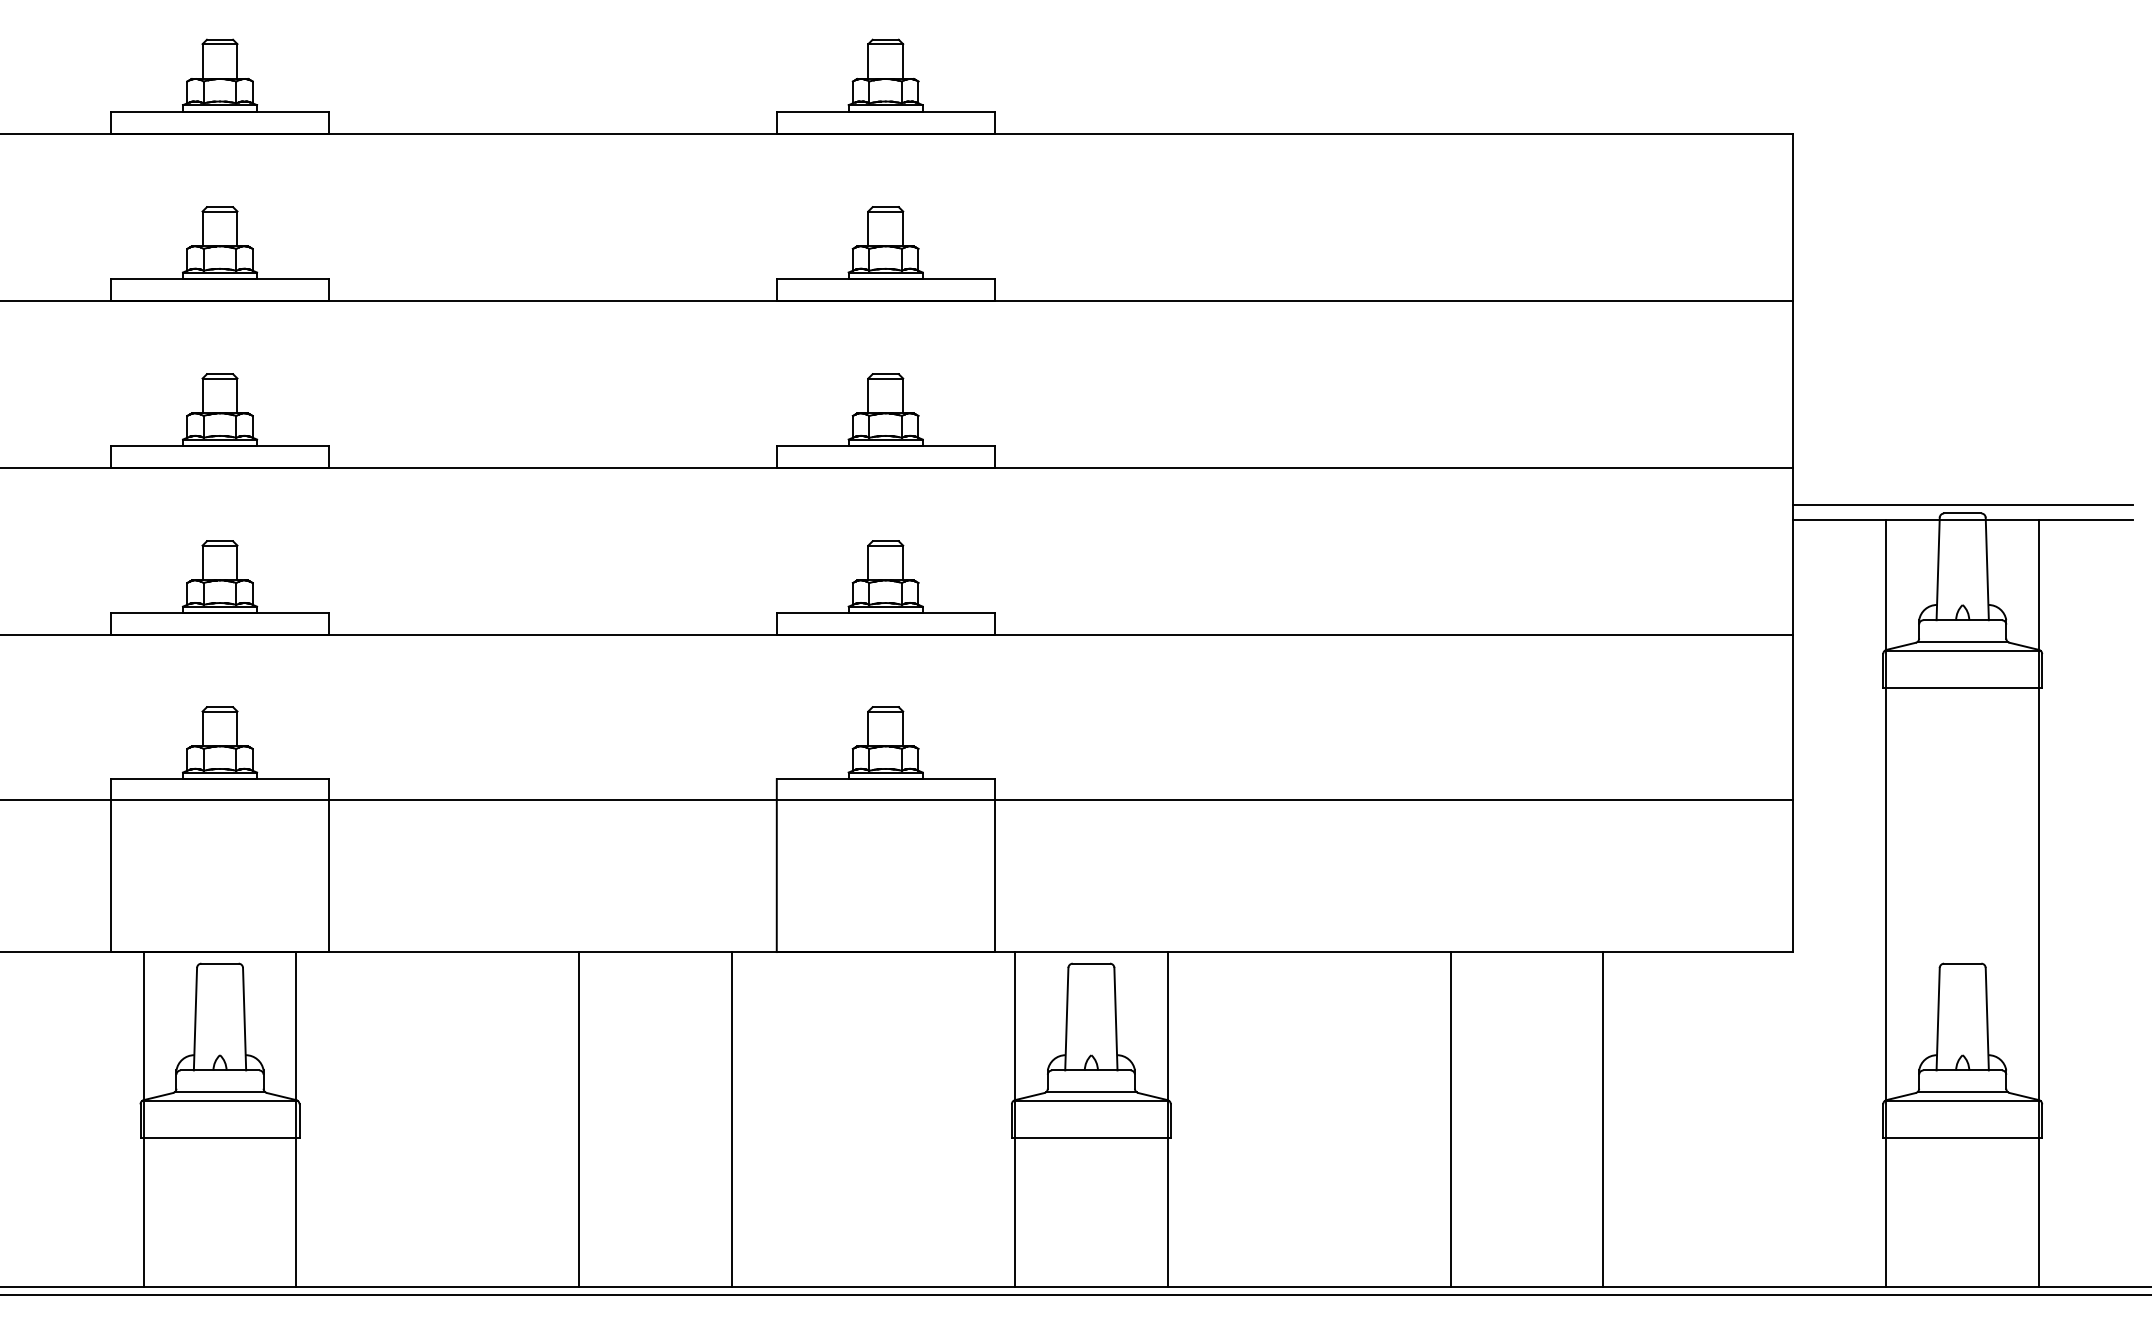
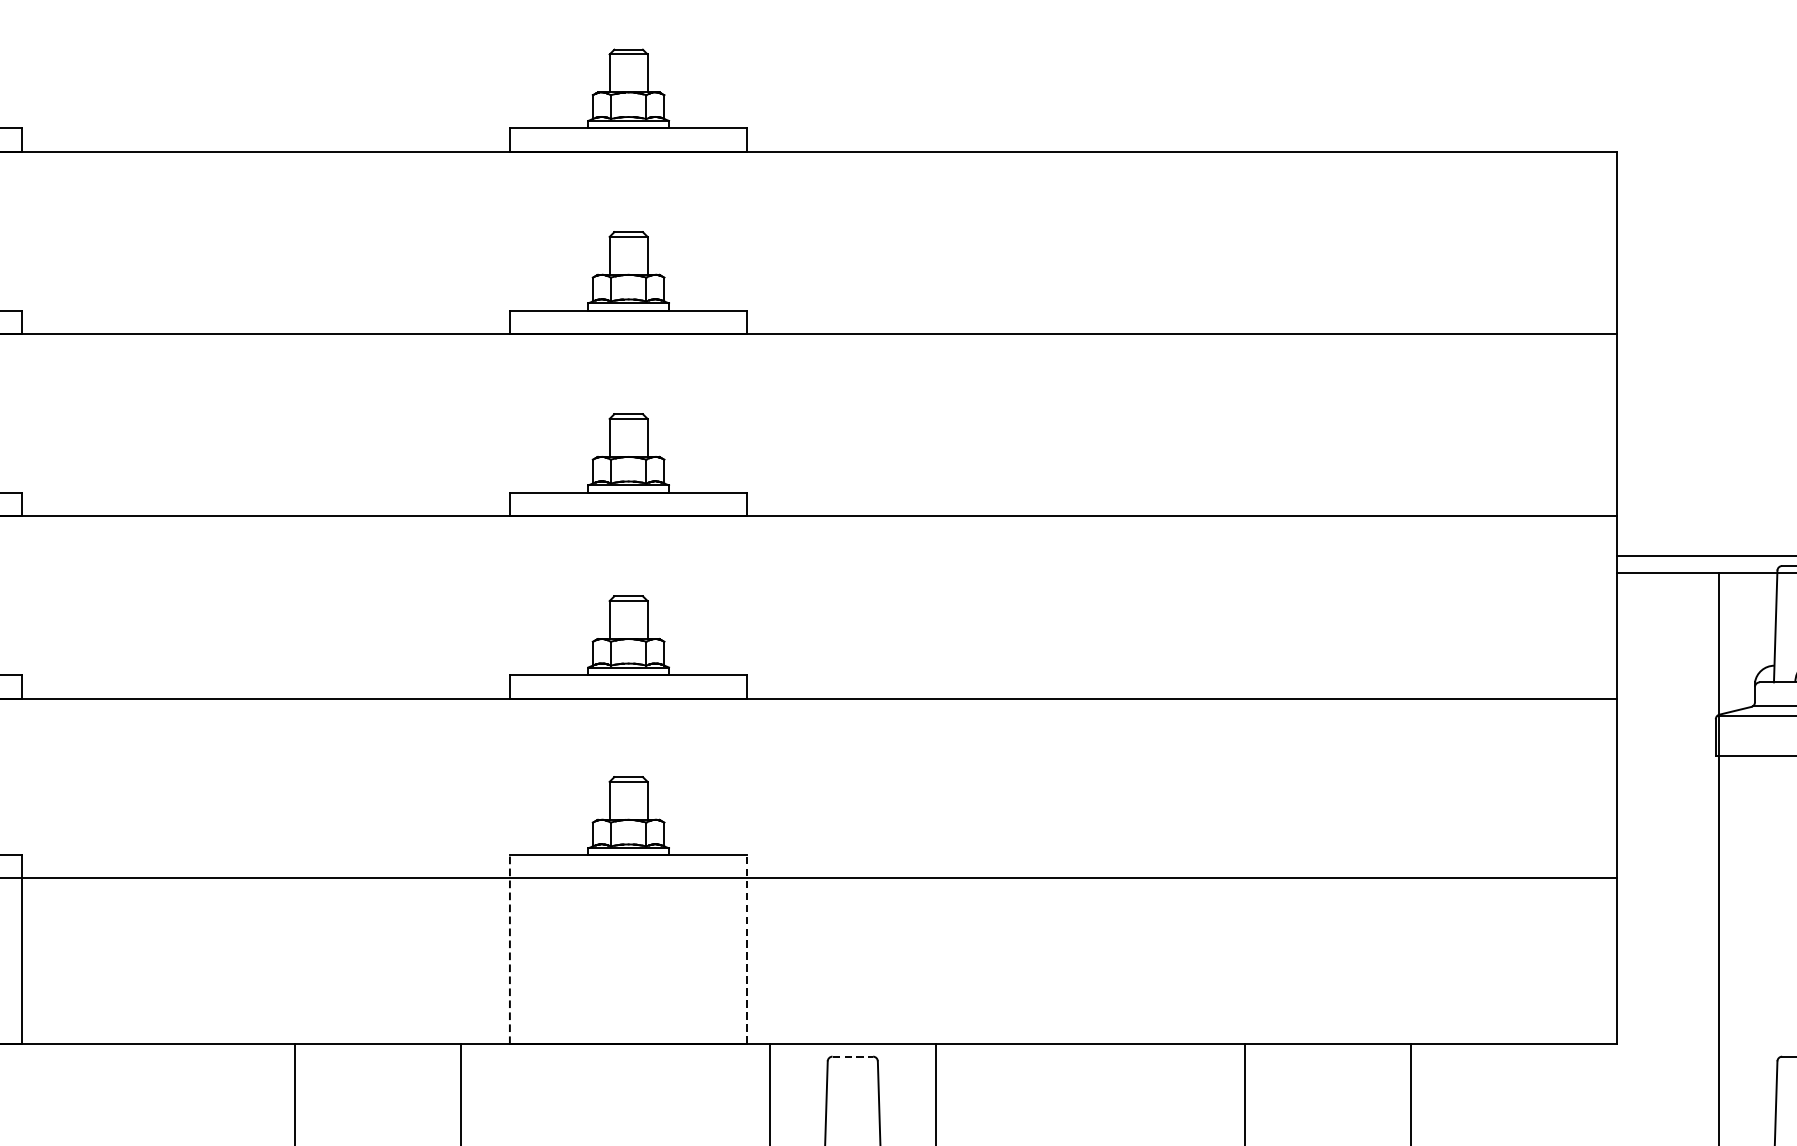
line: (776, 865) -> (509, 949), solid -> dashed
line: (994, 865) -> (747, 949), solid -> dashed
line: (1091, 963) -> (852, 1056), solid -> dashed

